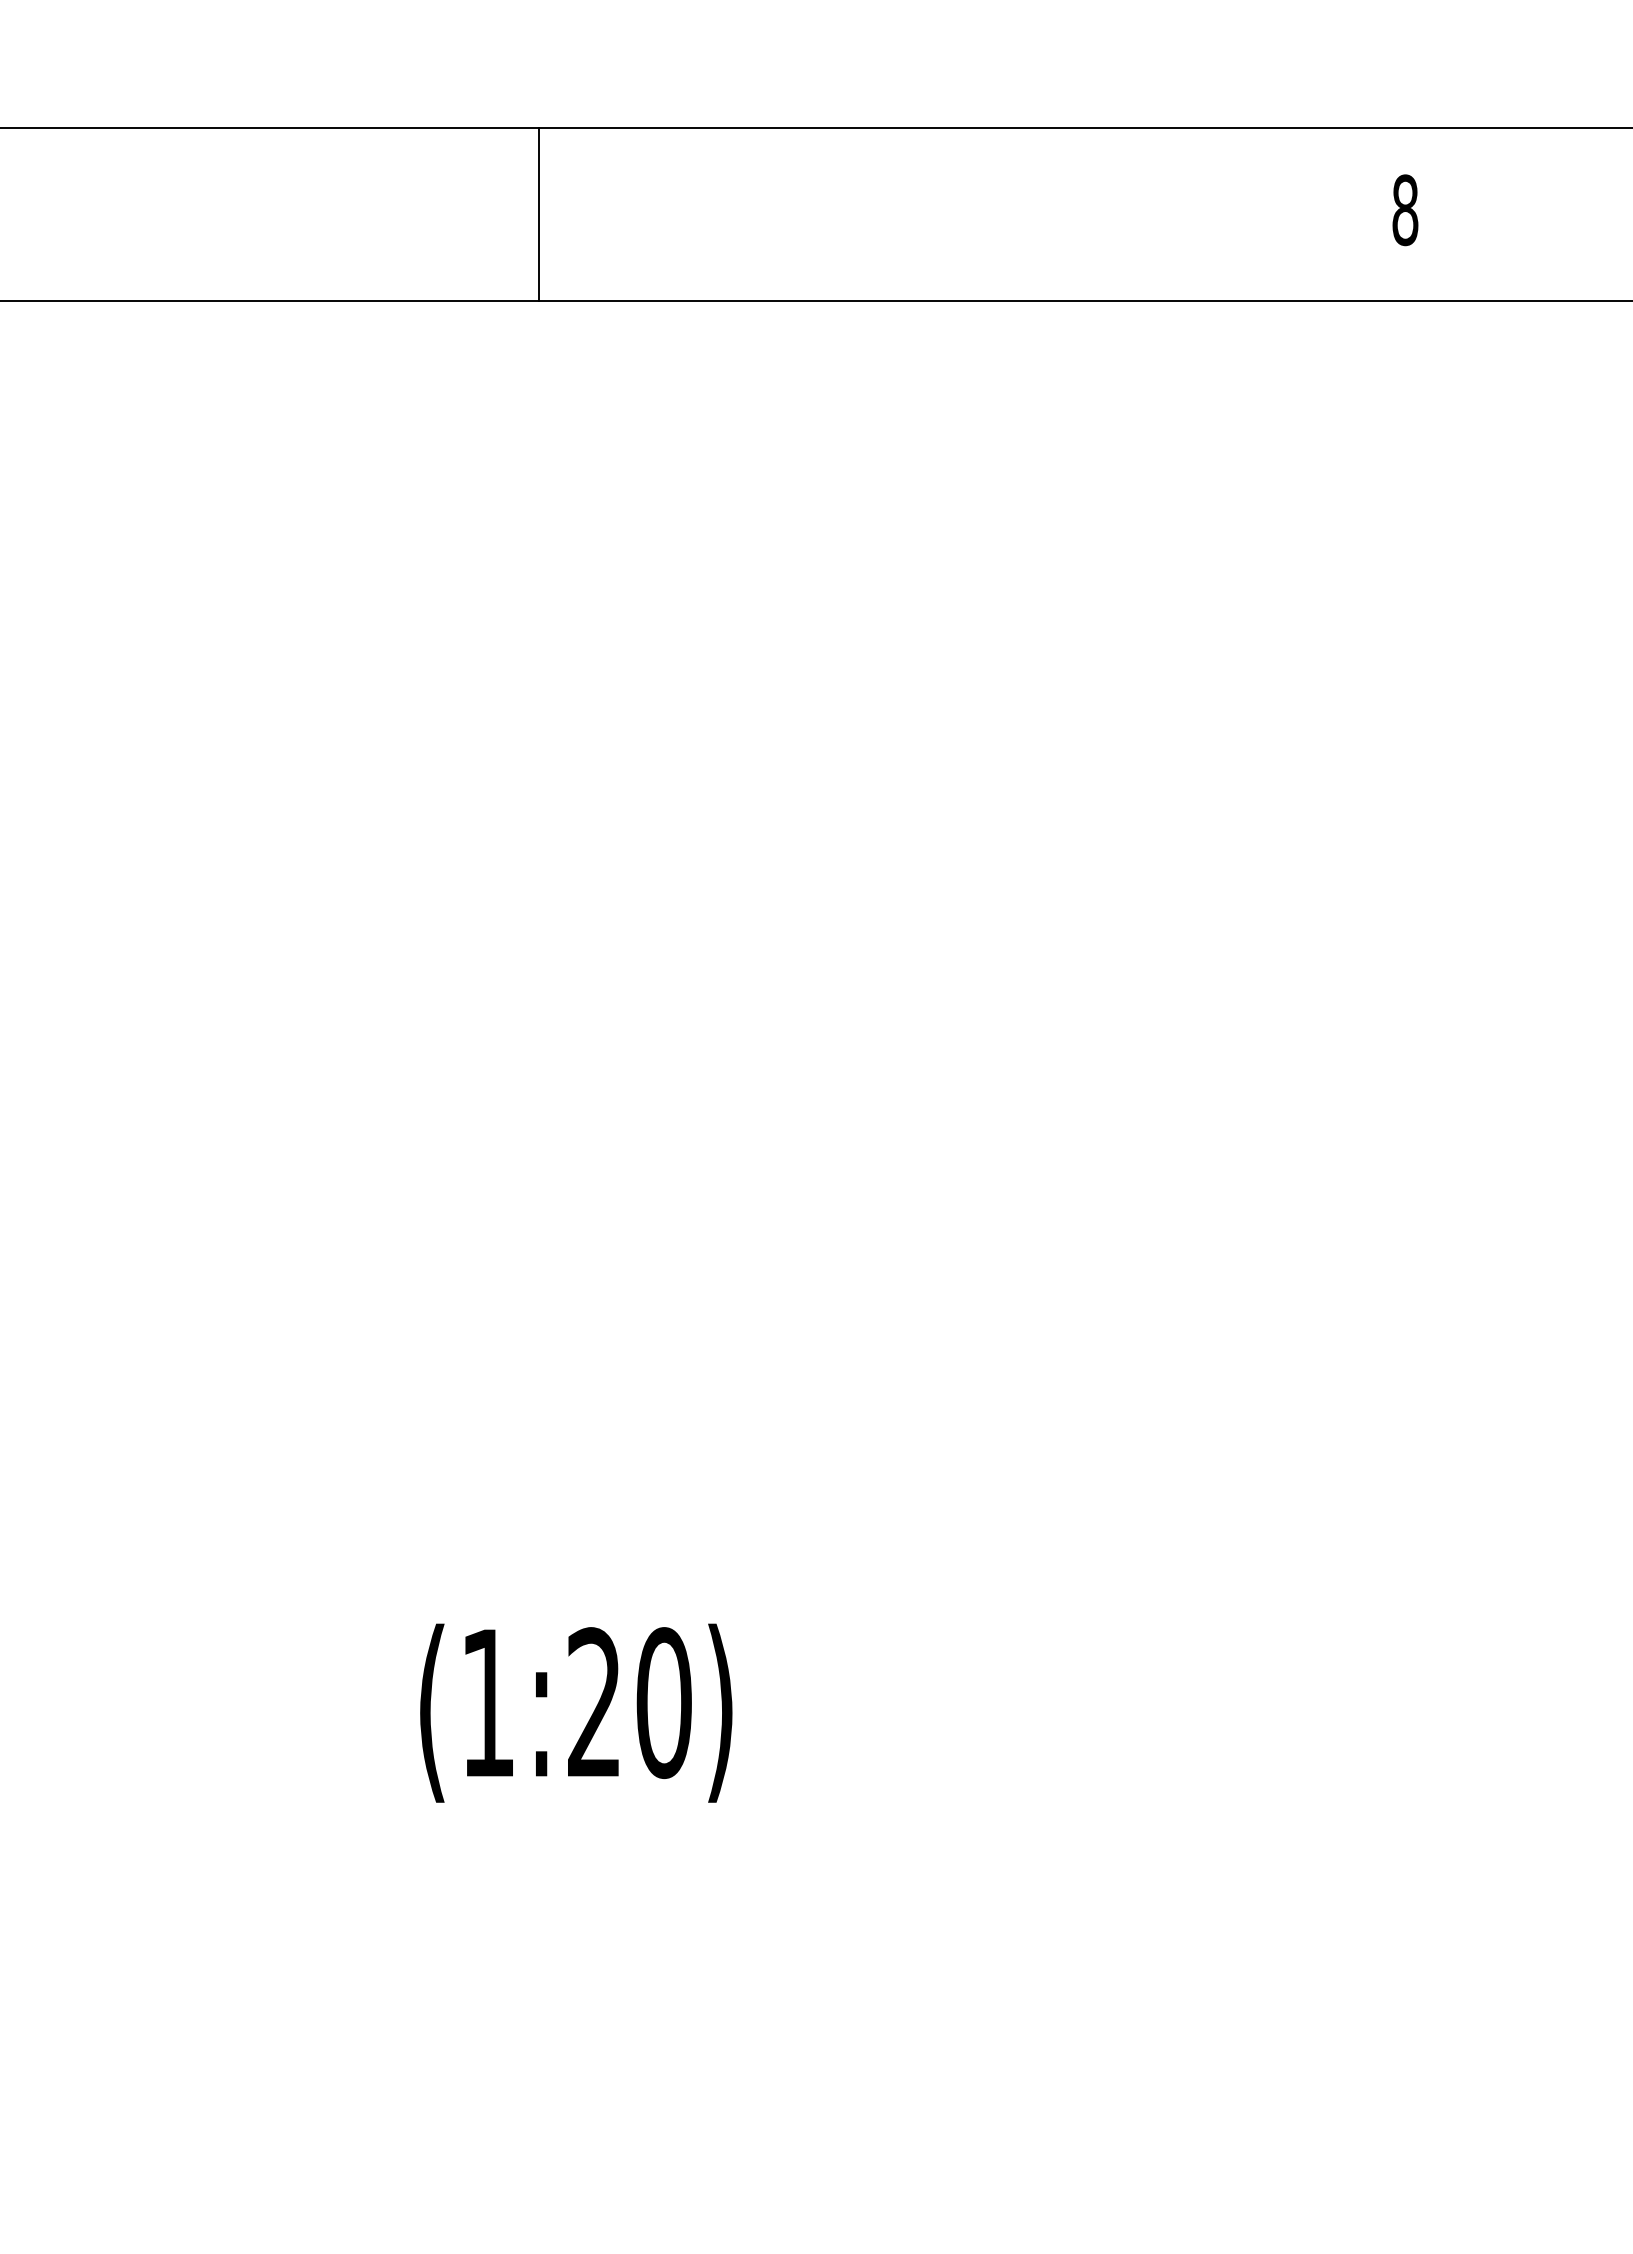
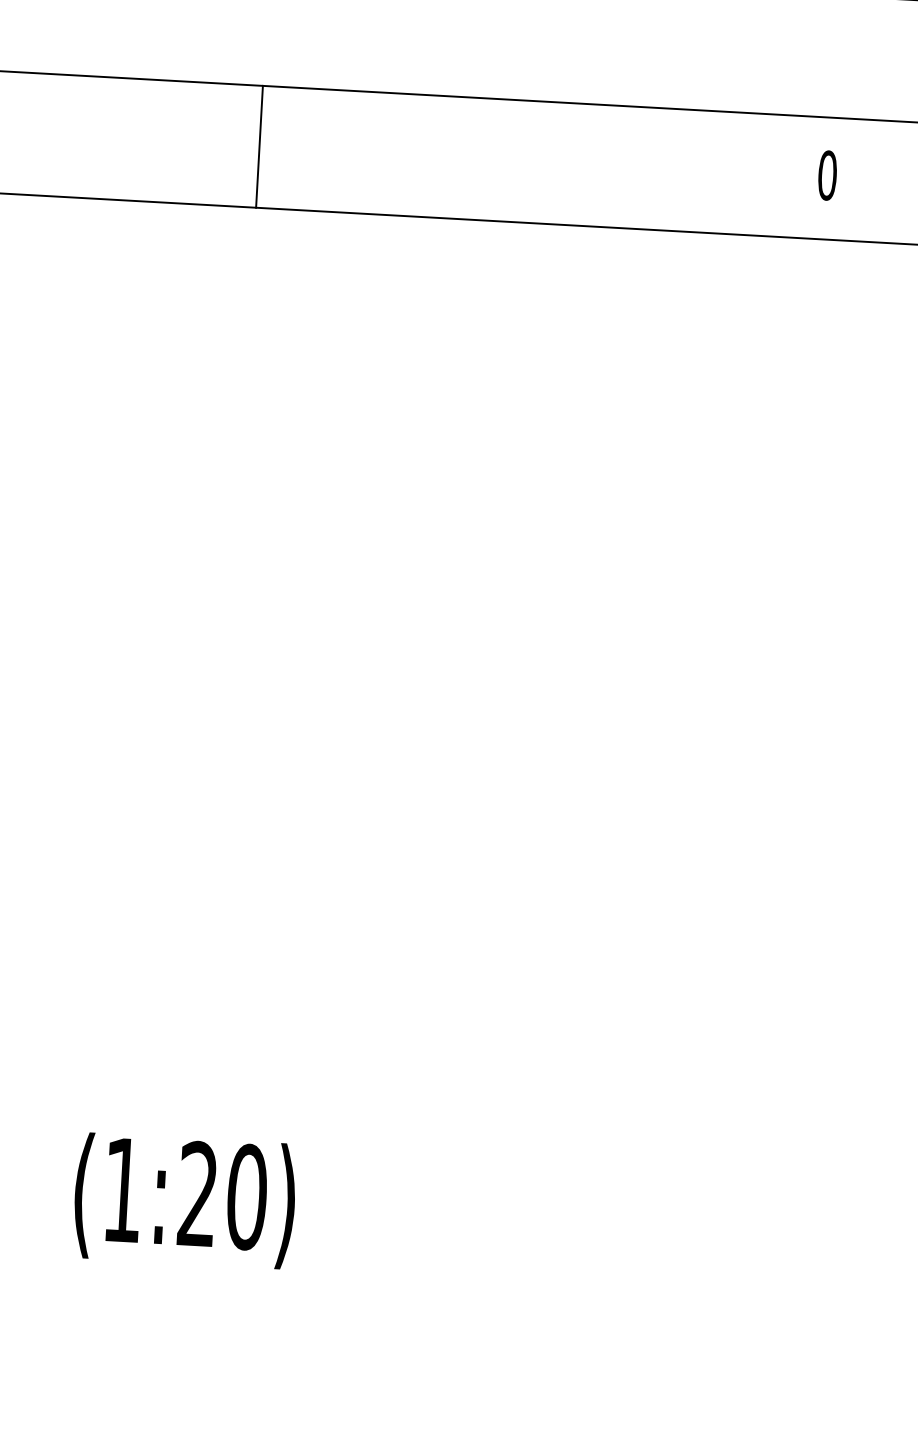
text: (1405, 209) -> (827, 175), 8 -> 0
line: (538, 214) -> (259, 146), moved

